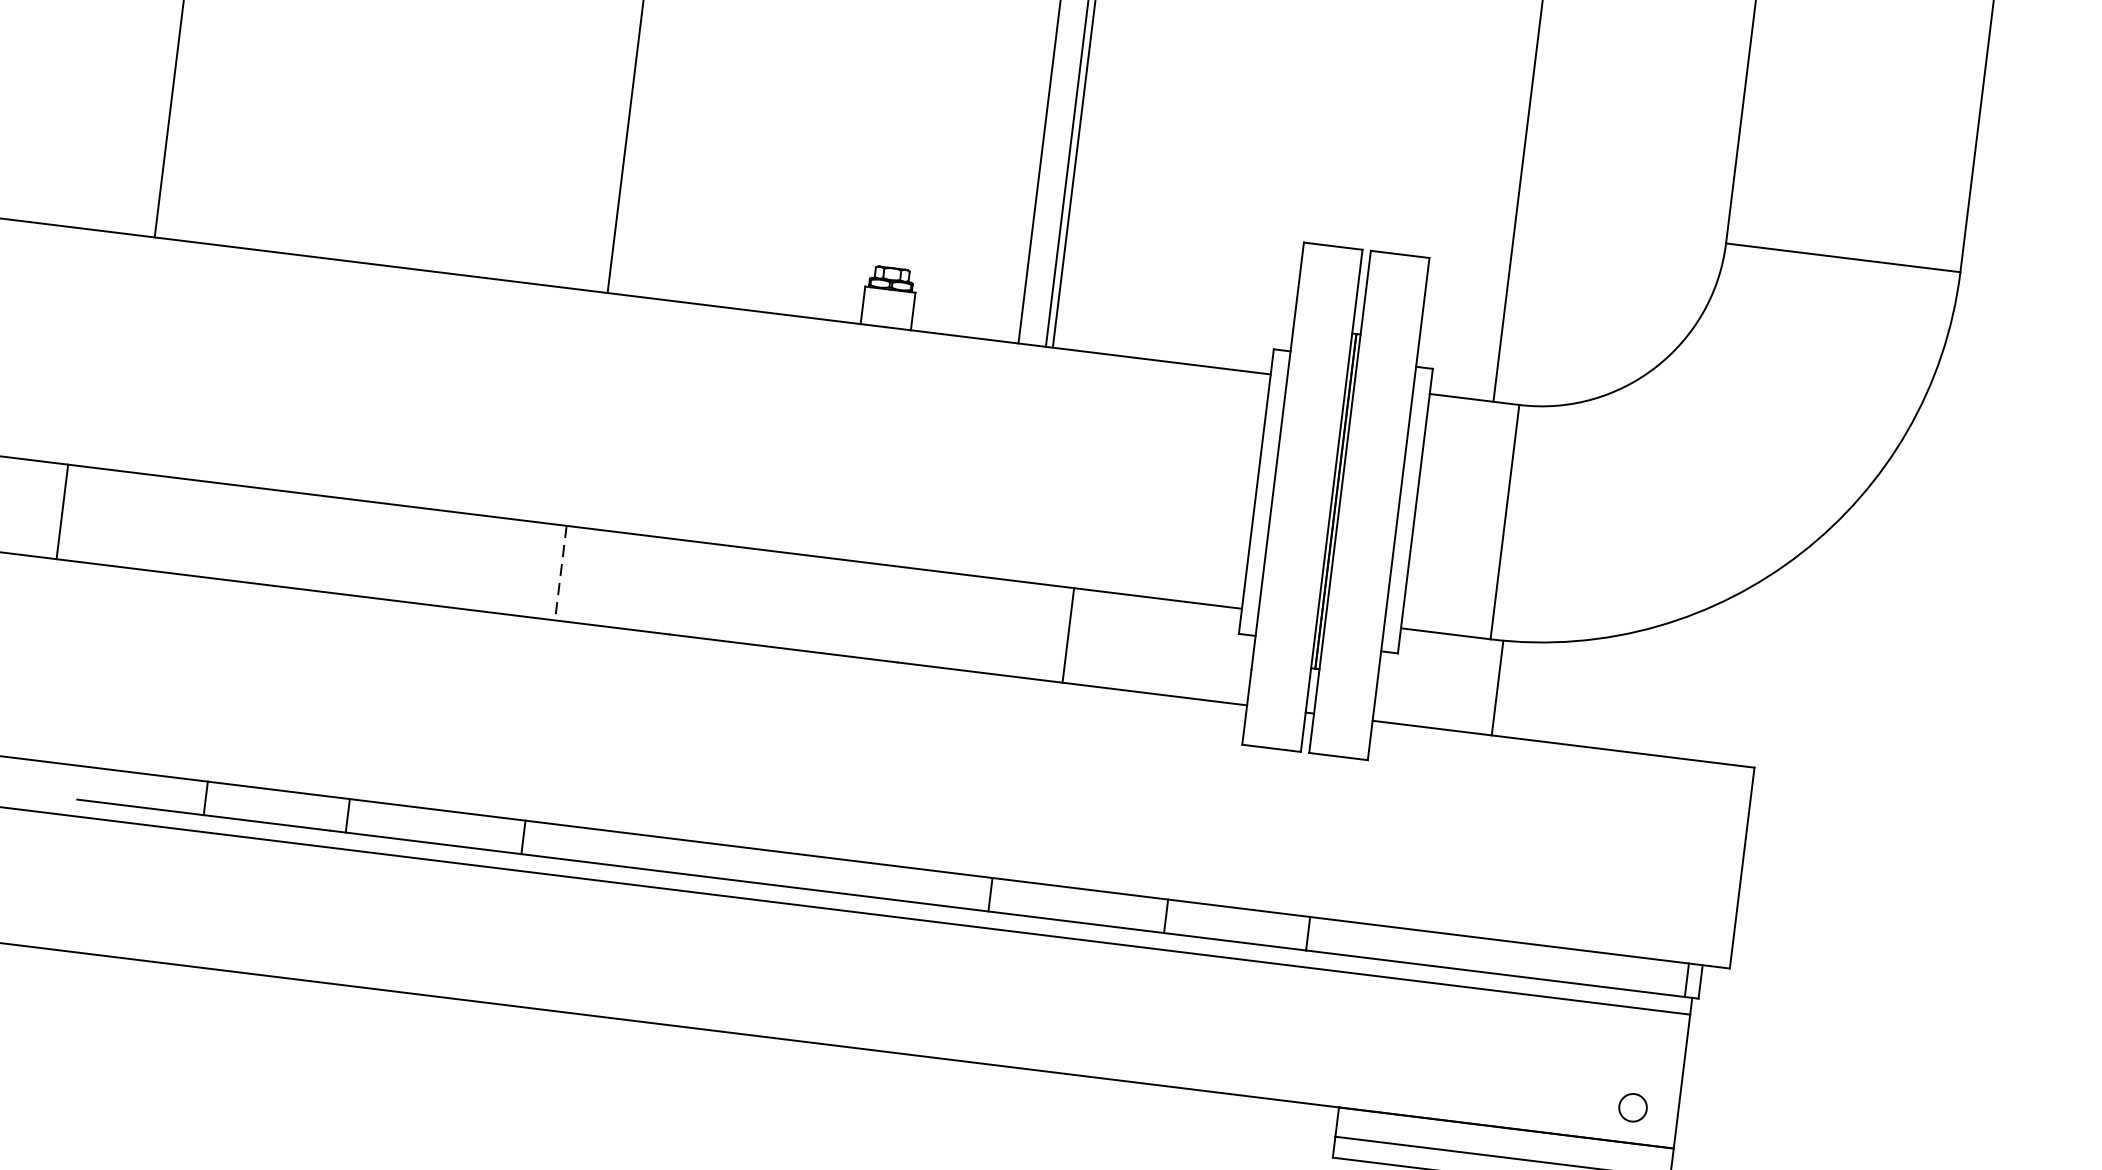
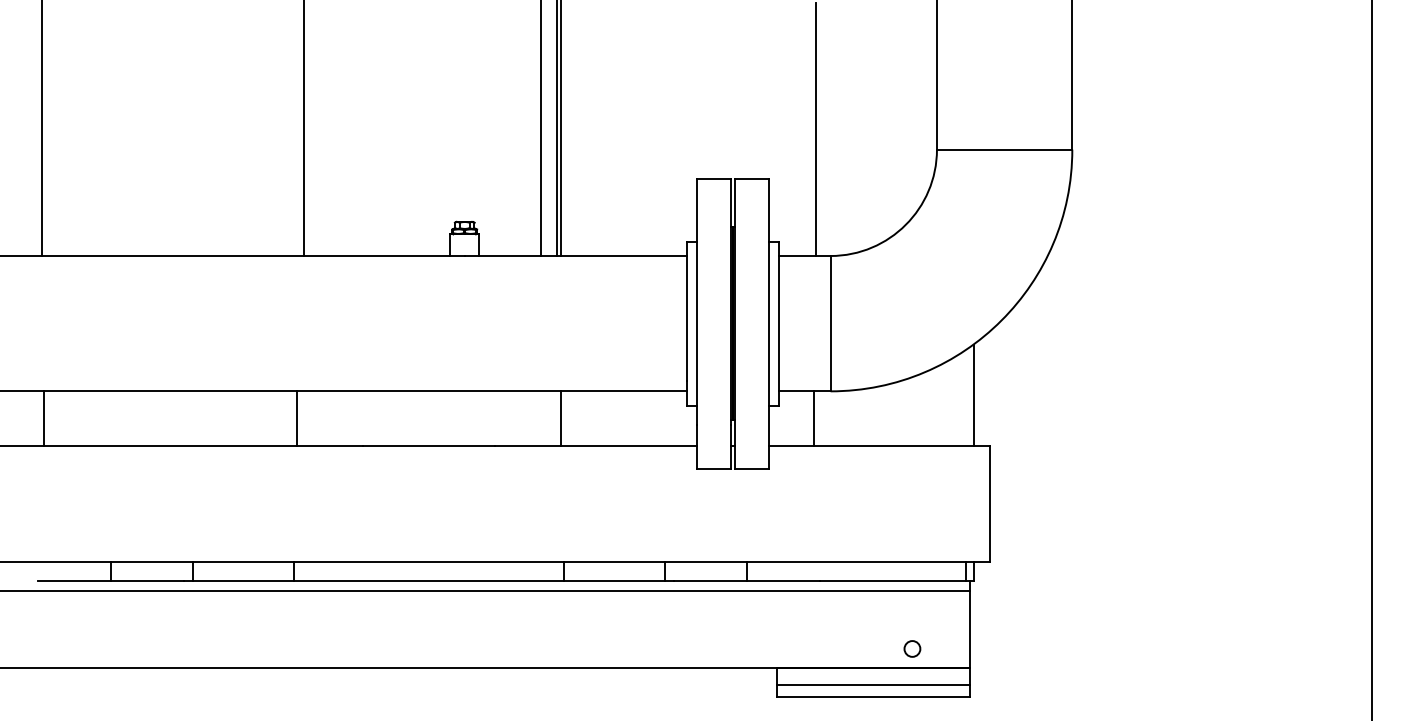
line: (63, 511) -> (44, 418), moved
line: (561, 574) -> (297, 419), dashed -> solid
line: (1069, 635) -> (561, 418), moved
line: (1737, 675) -> (973, 394), added
line: (1498, 687) -> (814, 418), moved
circle: (1633, 1107) -> (912, 648), moved

